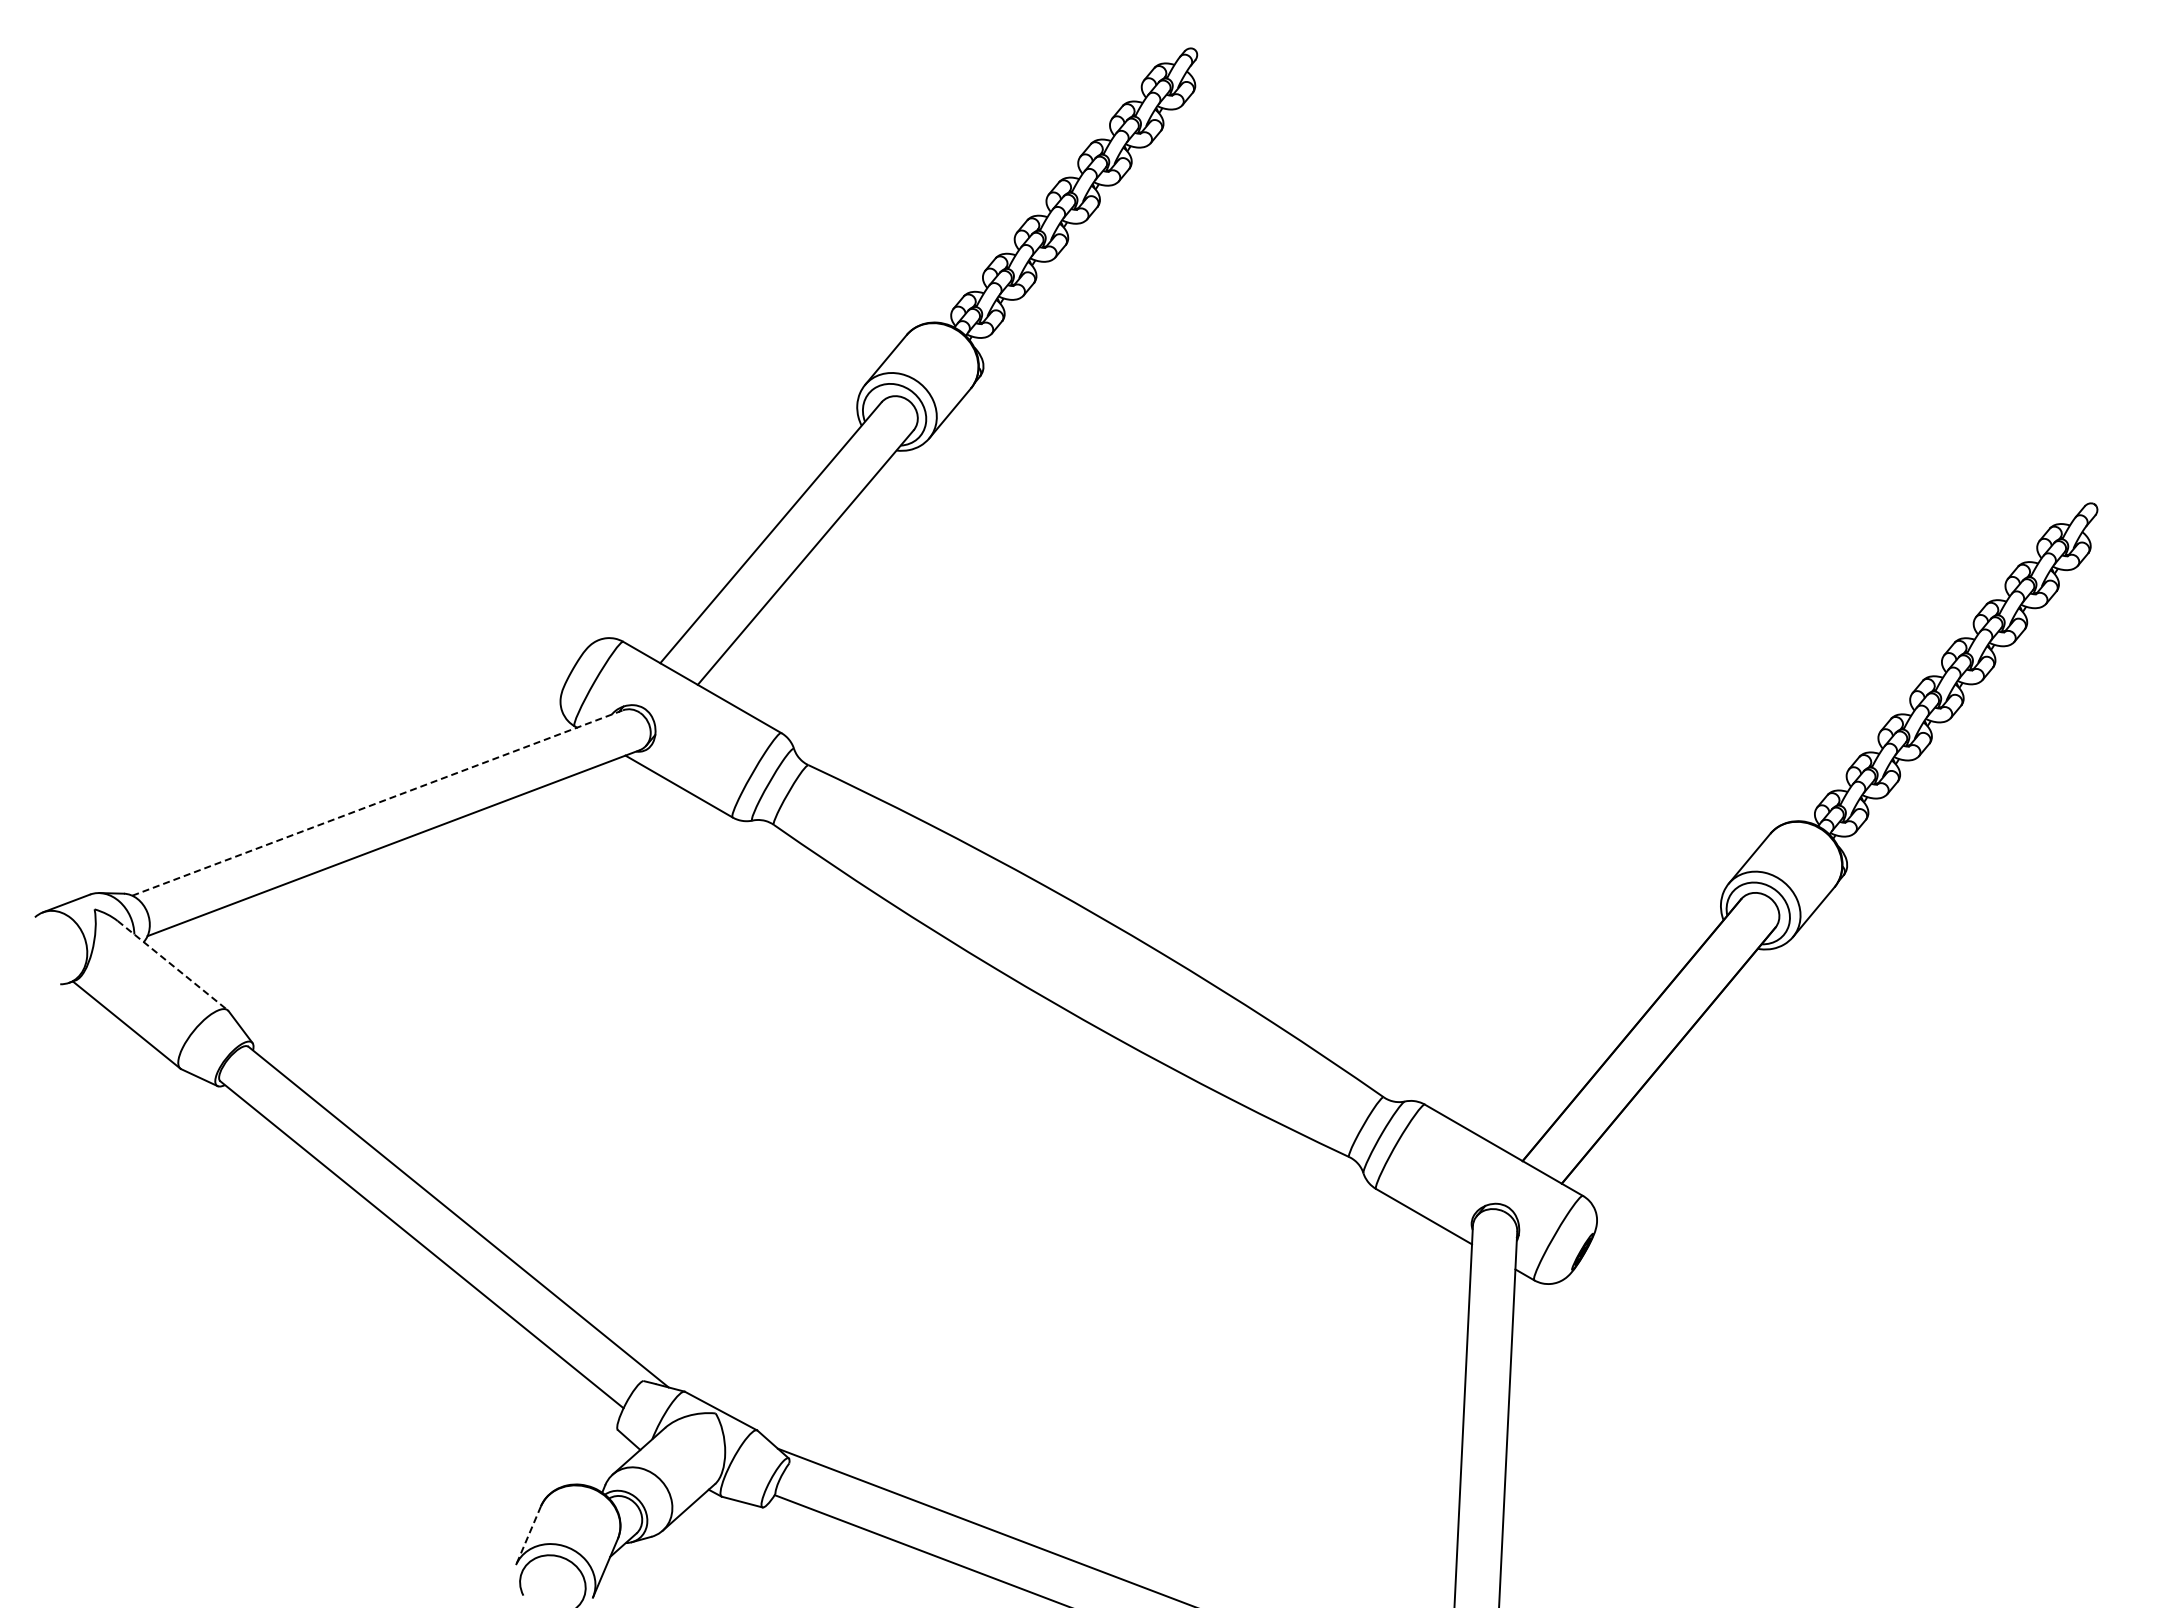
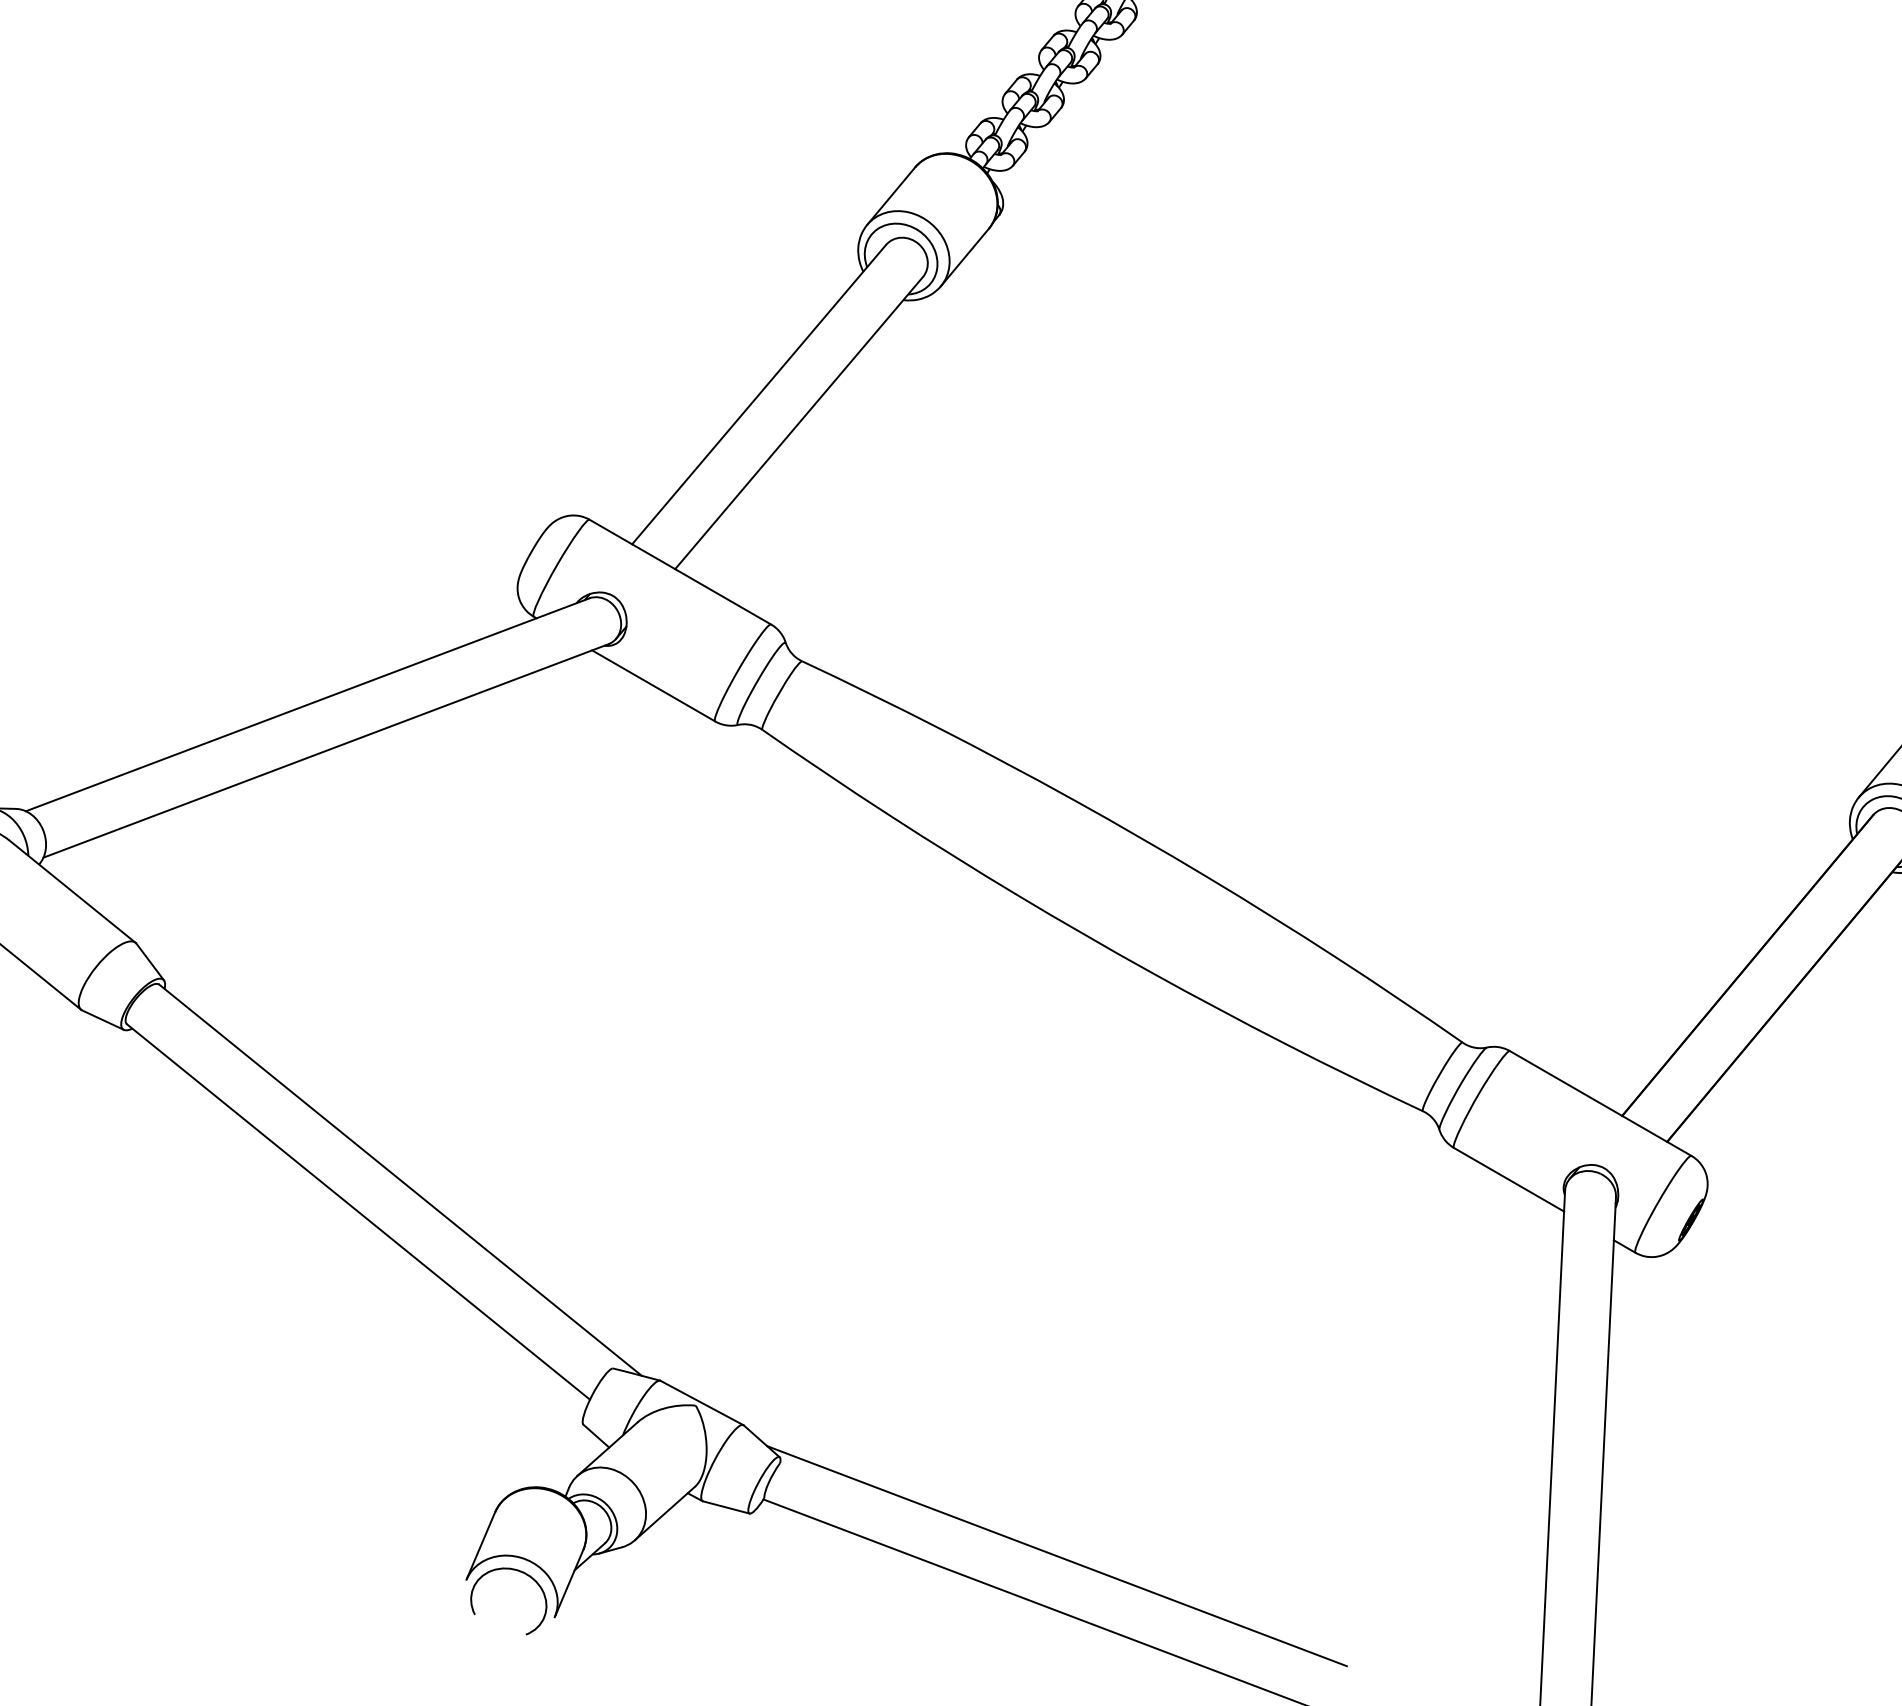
line: (378, 802) -> (308, 704), dashed -> solid
line: (172, 965) -> (72, 891), dashed -> solid
line: (528, 1535) -> (480, 1545), dashed -> solid

